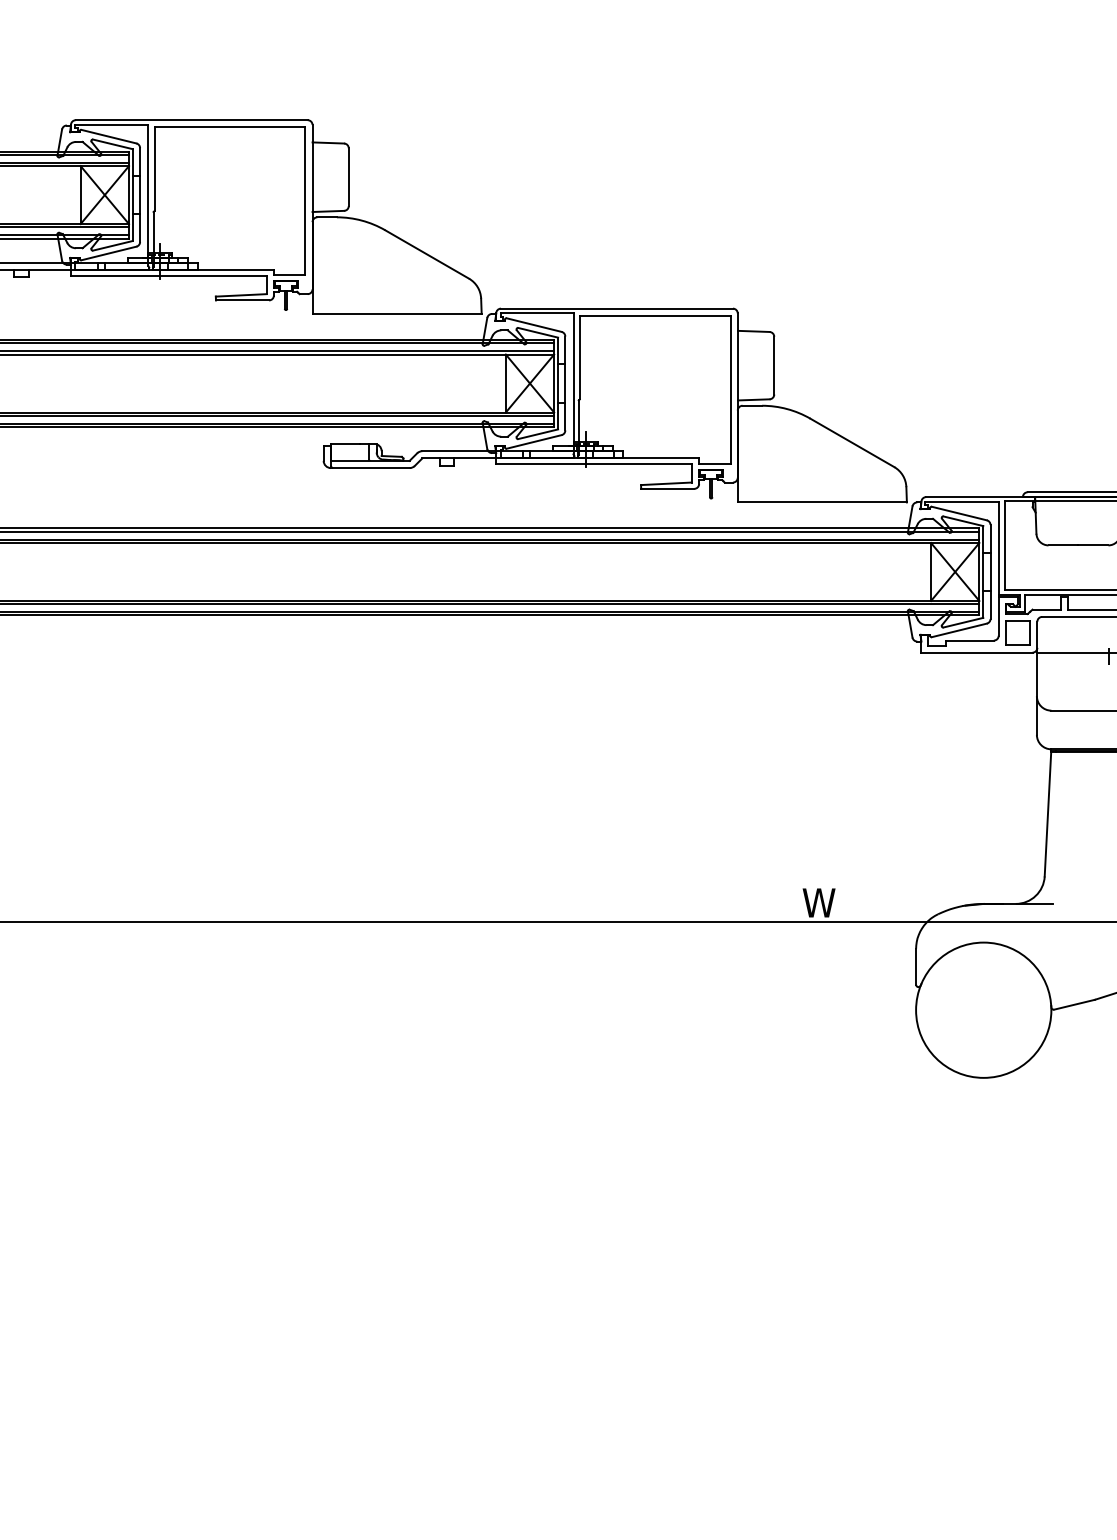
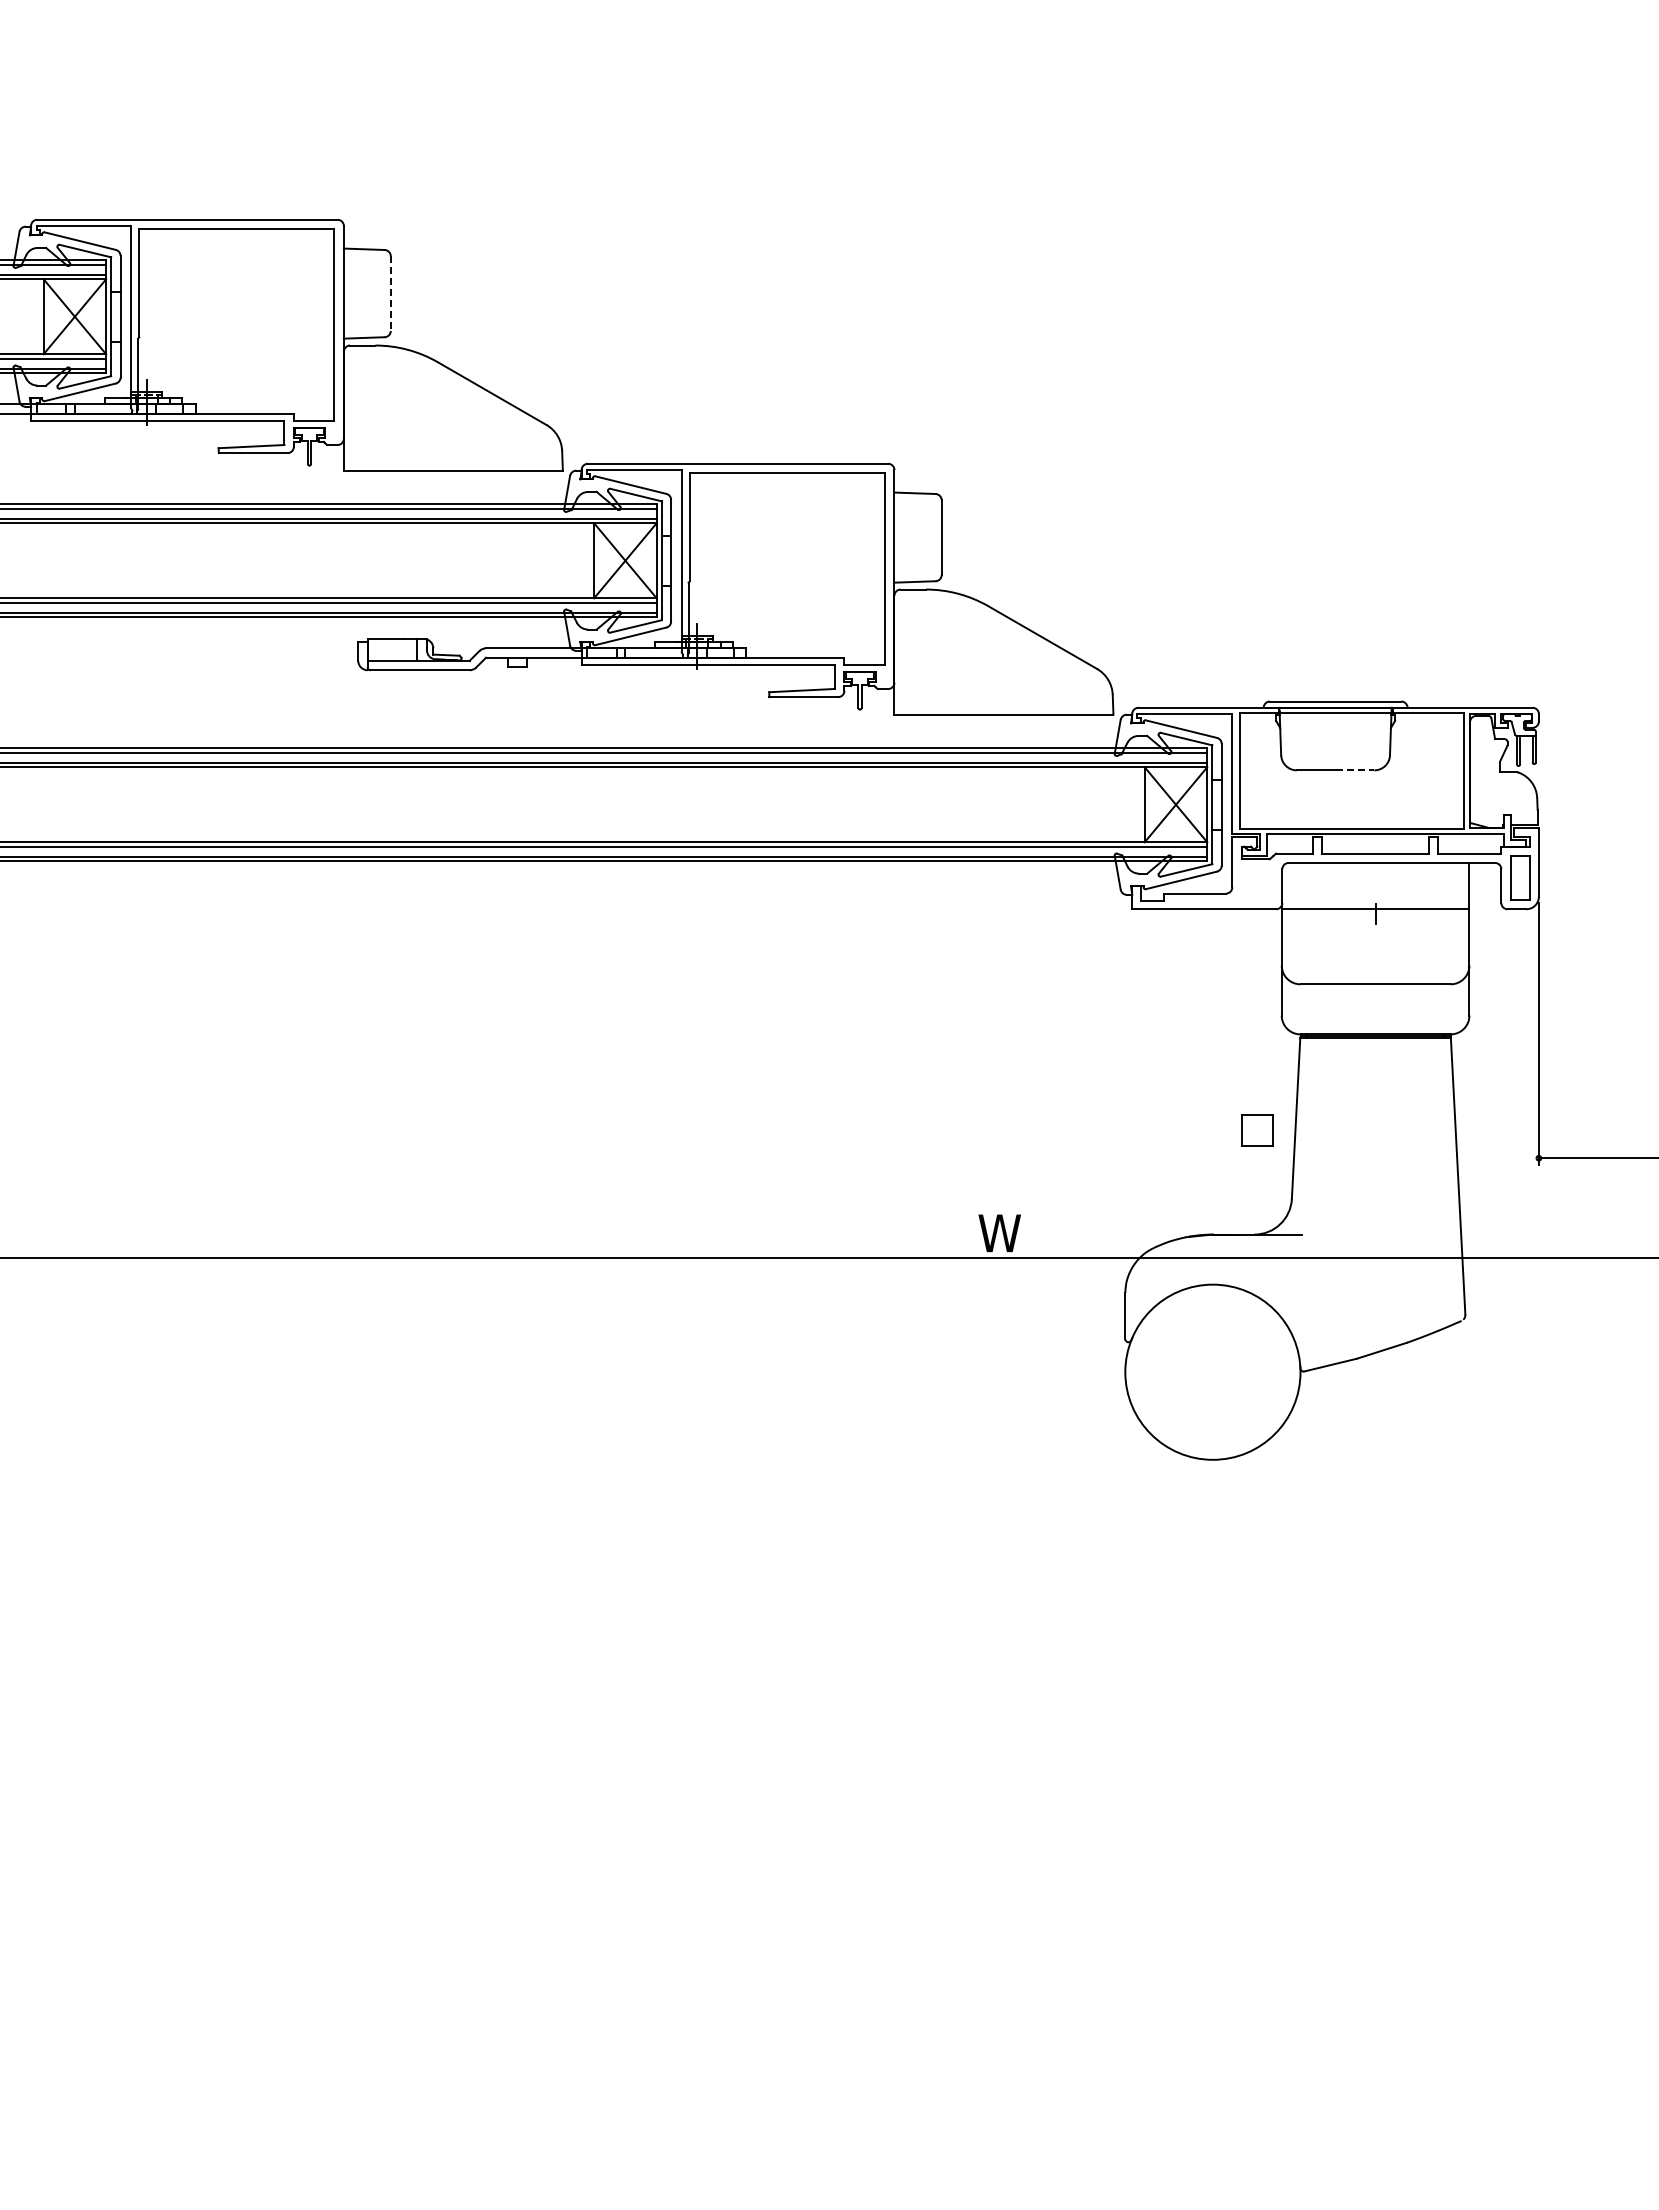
line: (348, 177) -> (390, 294), solid -> dashed
line: (1093, 545) -> (1355, 770), solid -> dashed
part: (1018, 633) -> (1257, 1130), moved

